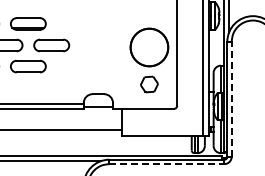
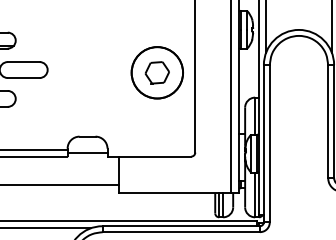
part: (149, 84) -> (157, 72), moved
line: (231, 98) -> (269, 142), dashed -> solid
line: (167, 164) -> (182, 232), dashed -> solid

